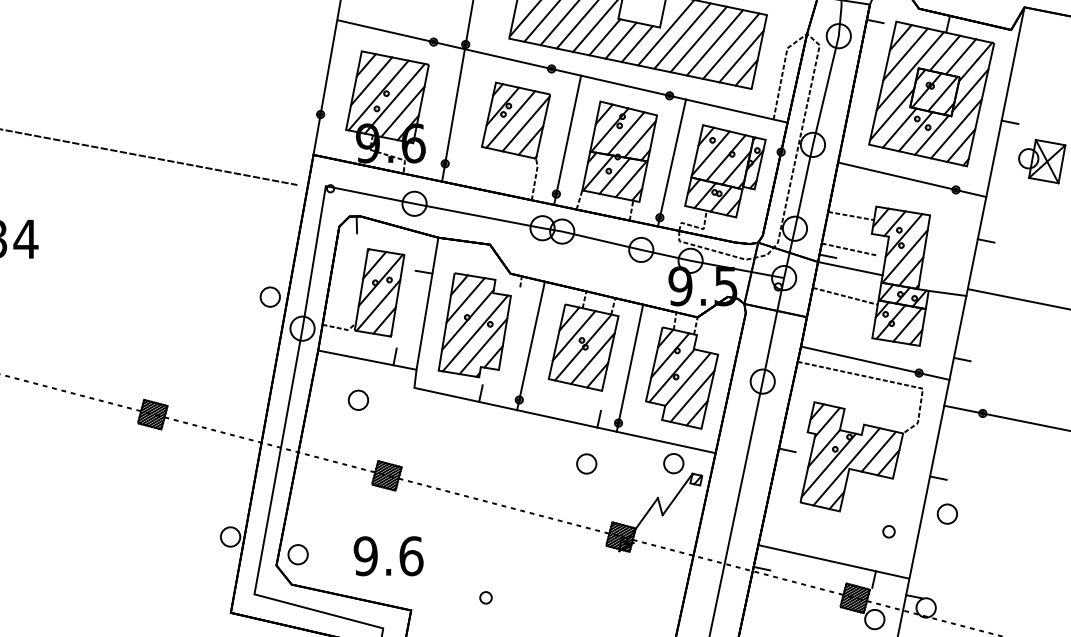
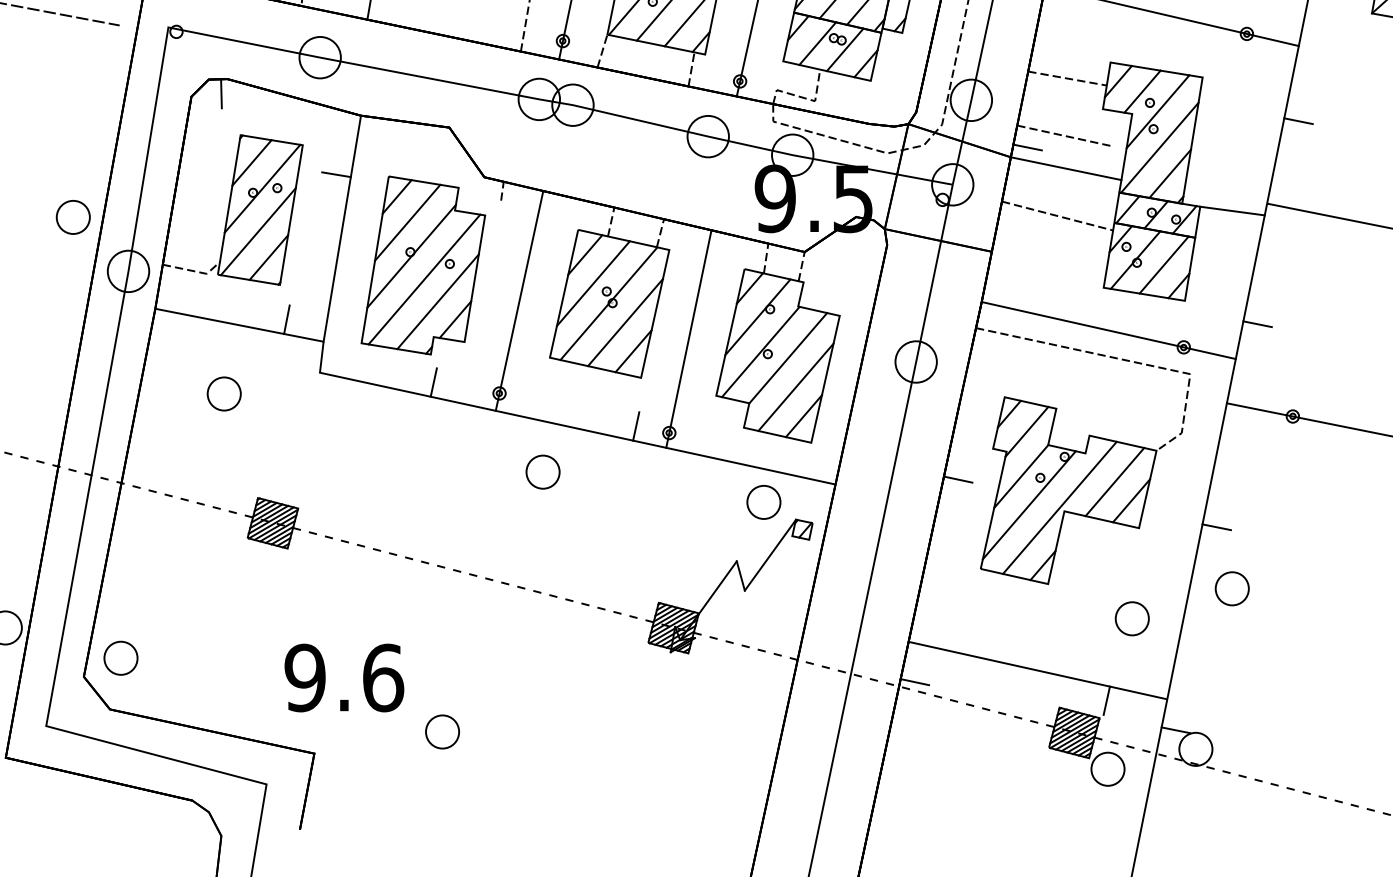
part: (586, 463) -> (542, 471), moved
part: (888, 531) -> (1131, 618), size x1.67
text: (388, 556) -> (344, 678), moved
part: (485, 597) -> (441, 731), size x1.67

